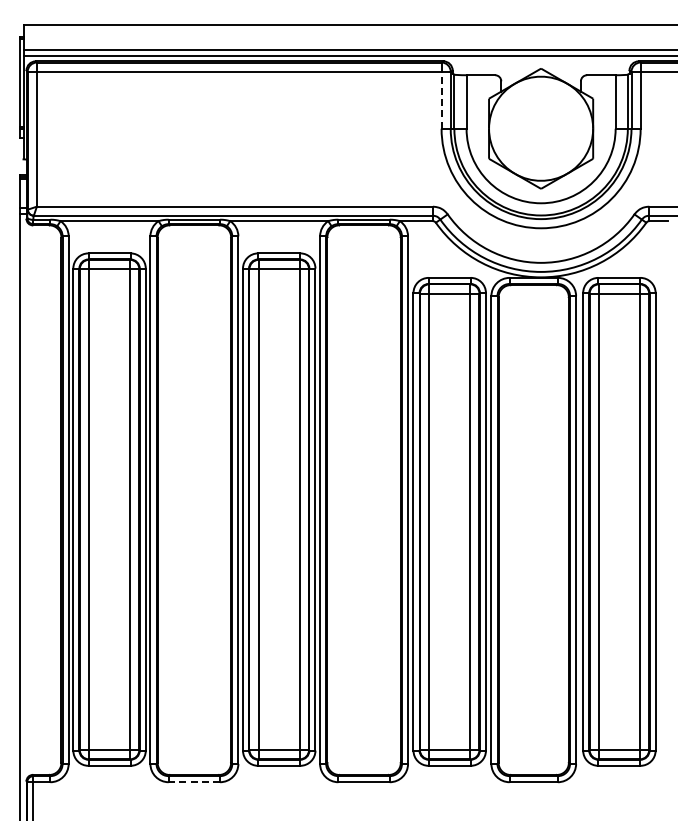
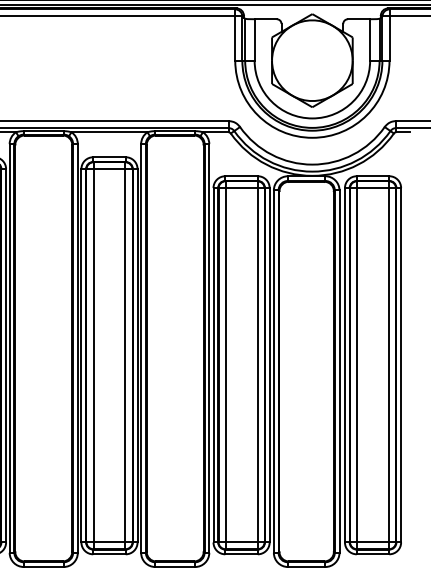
line: (441, 100) -> (235, 38), dashed -> solid
line: (194, 782) -> (43, 567), dashed -> solid

